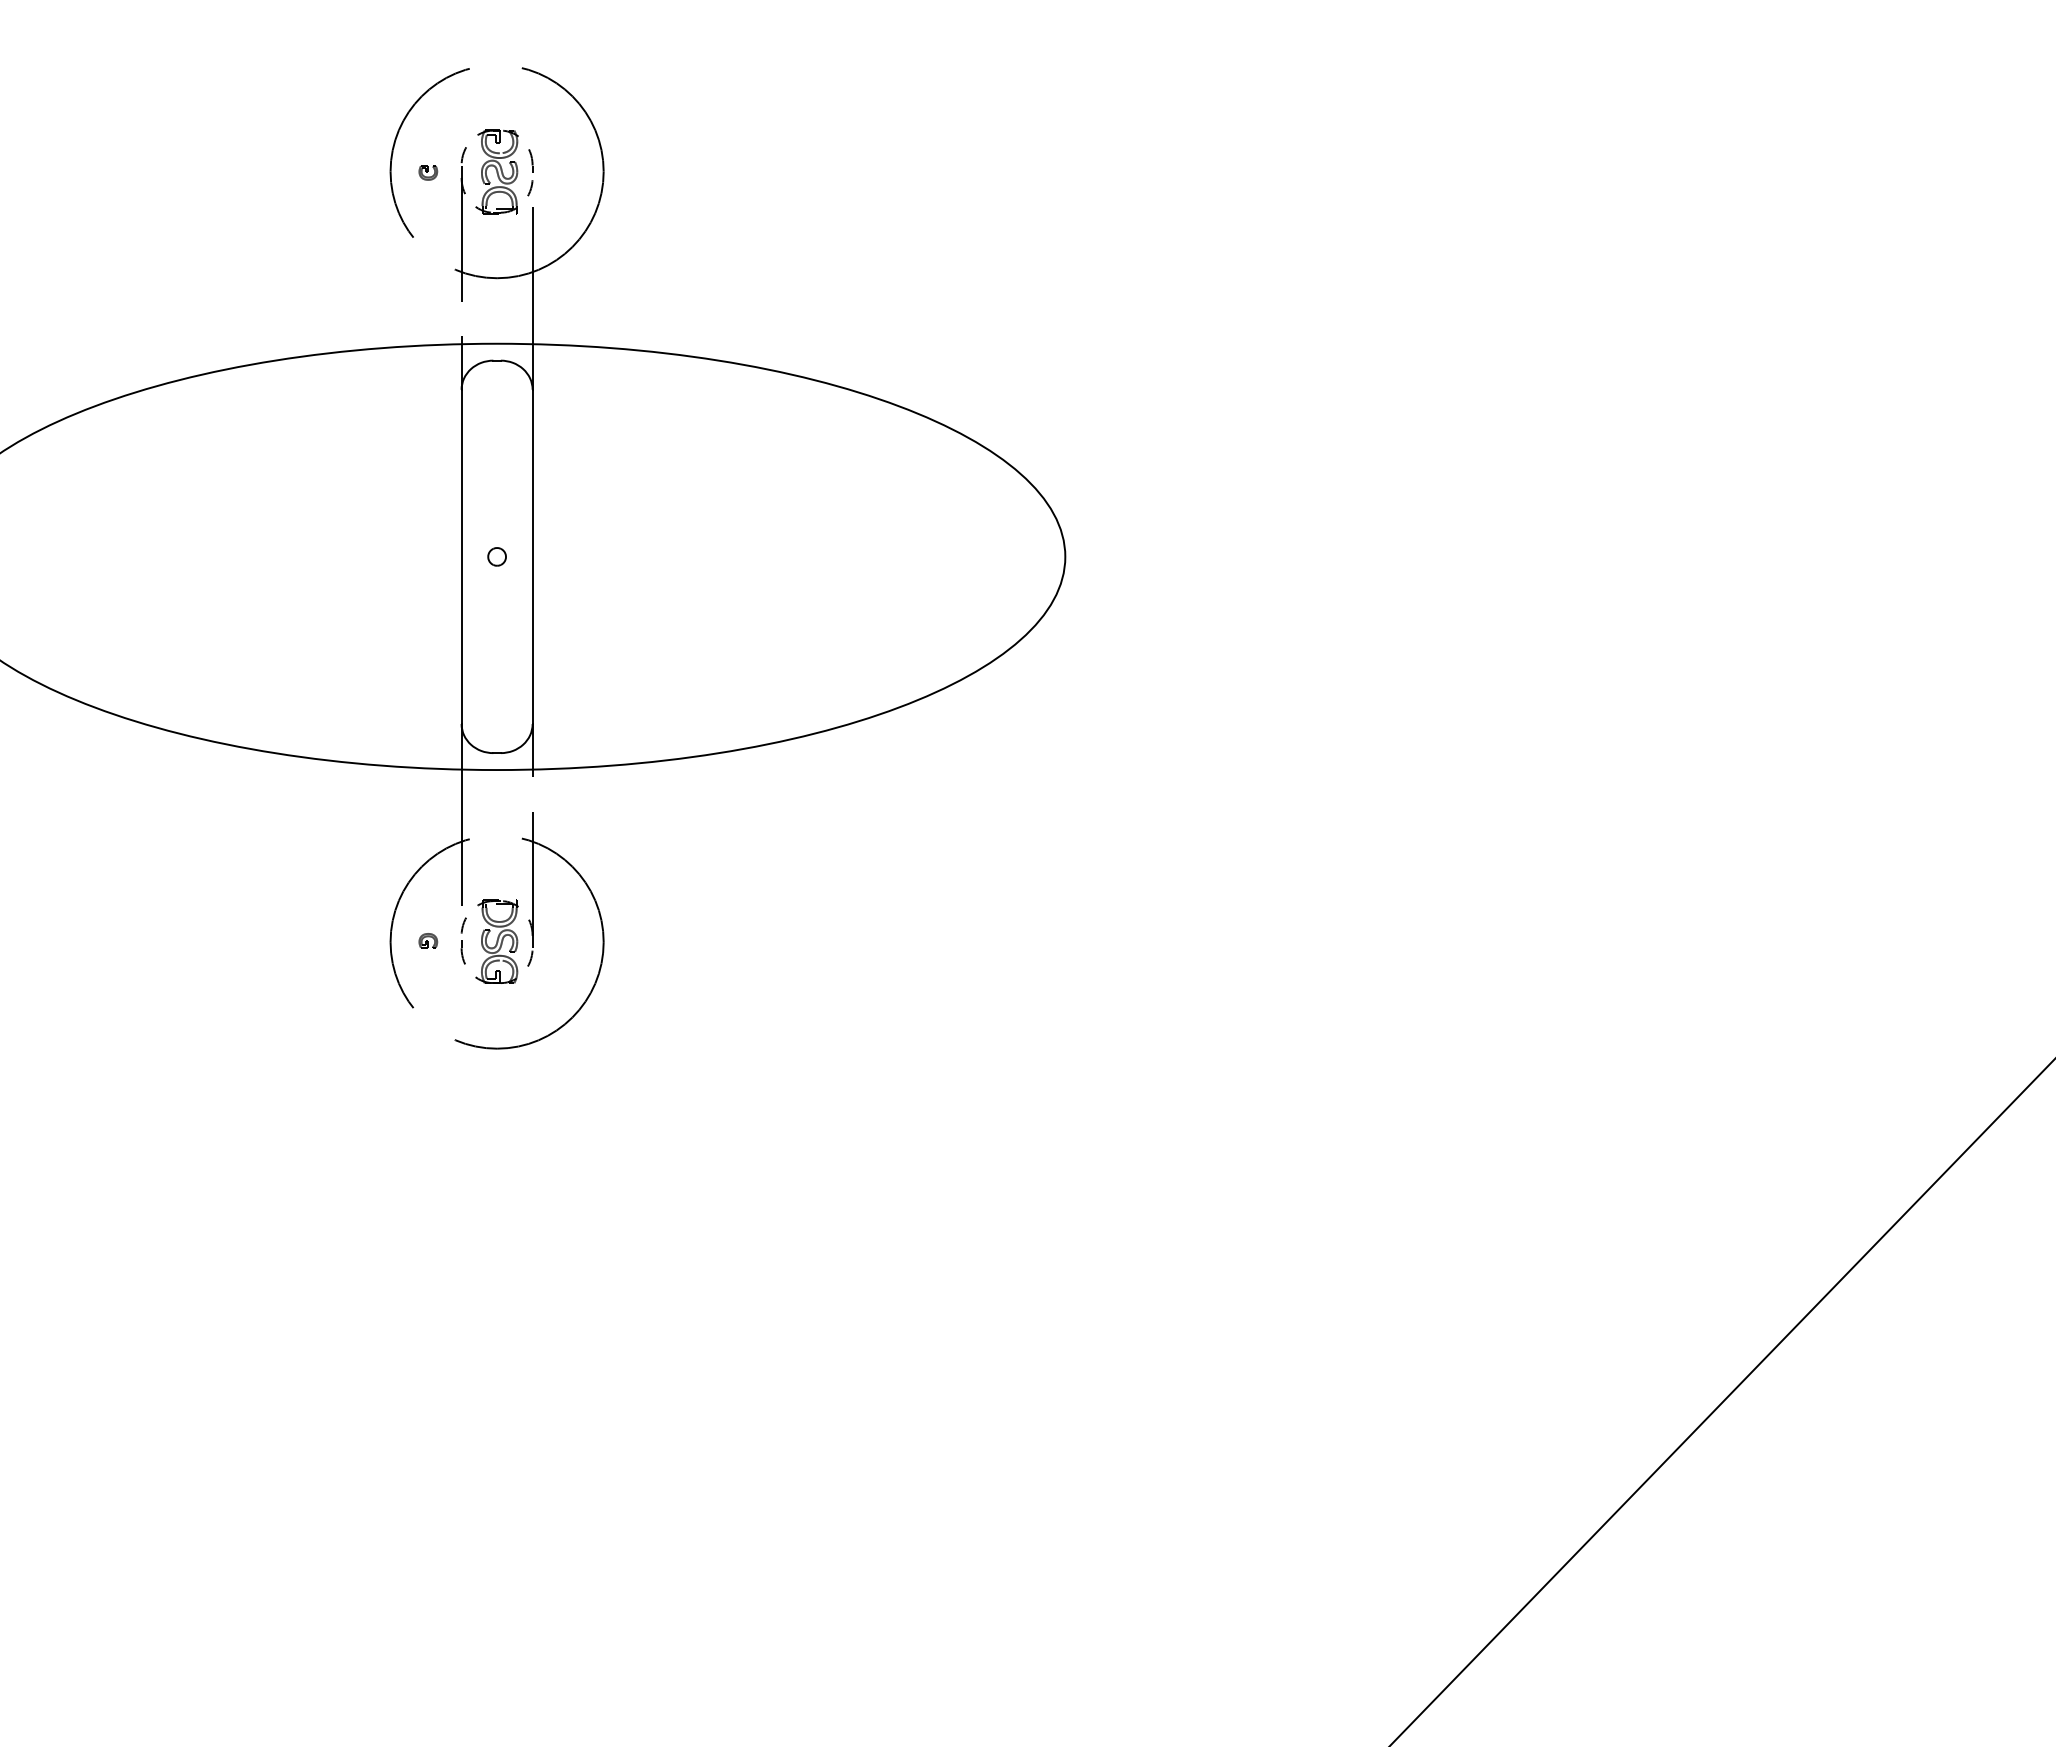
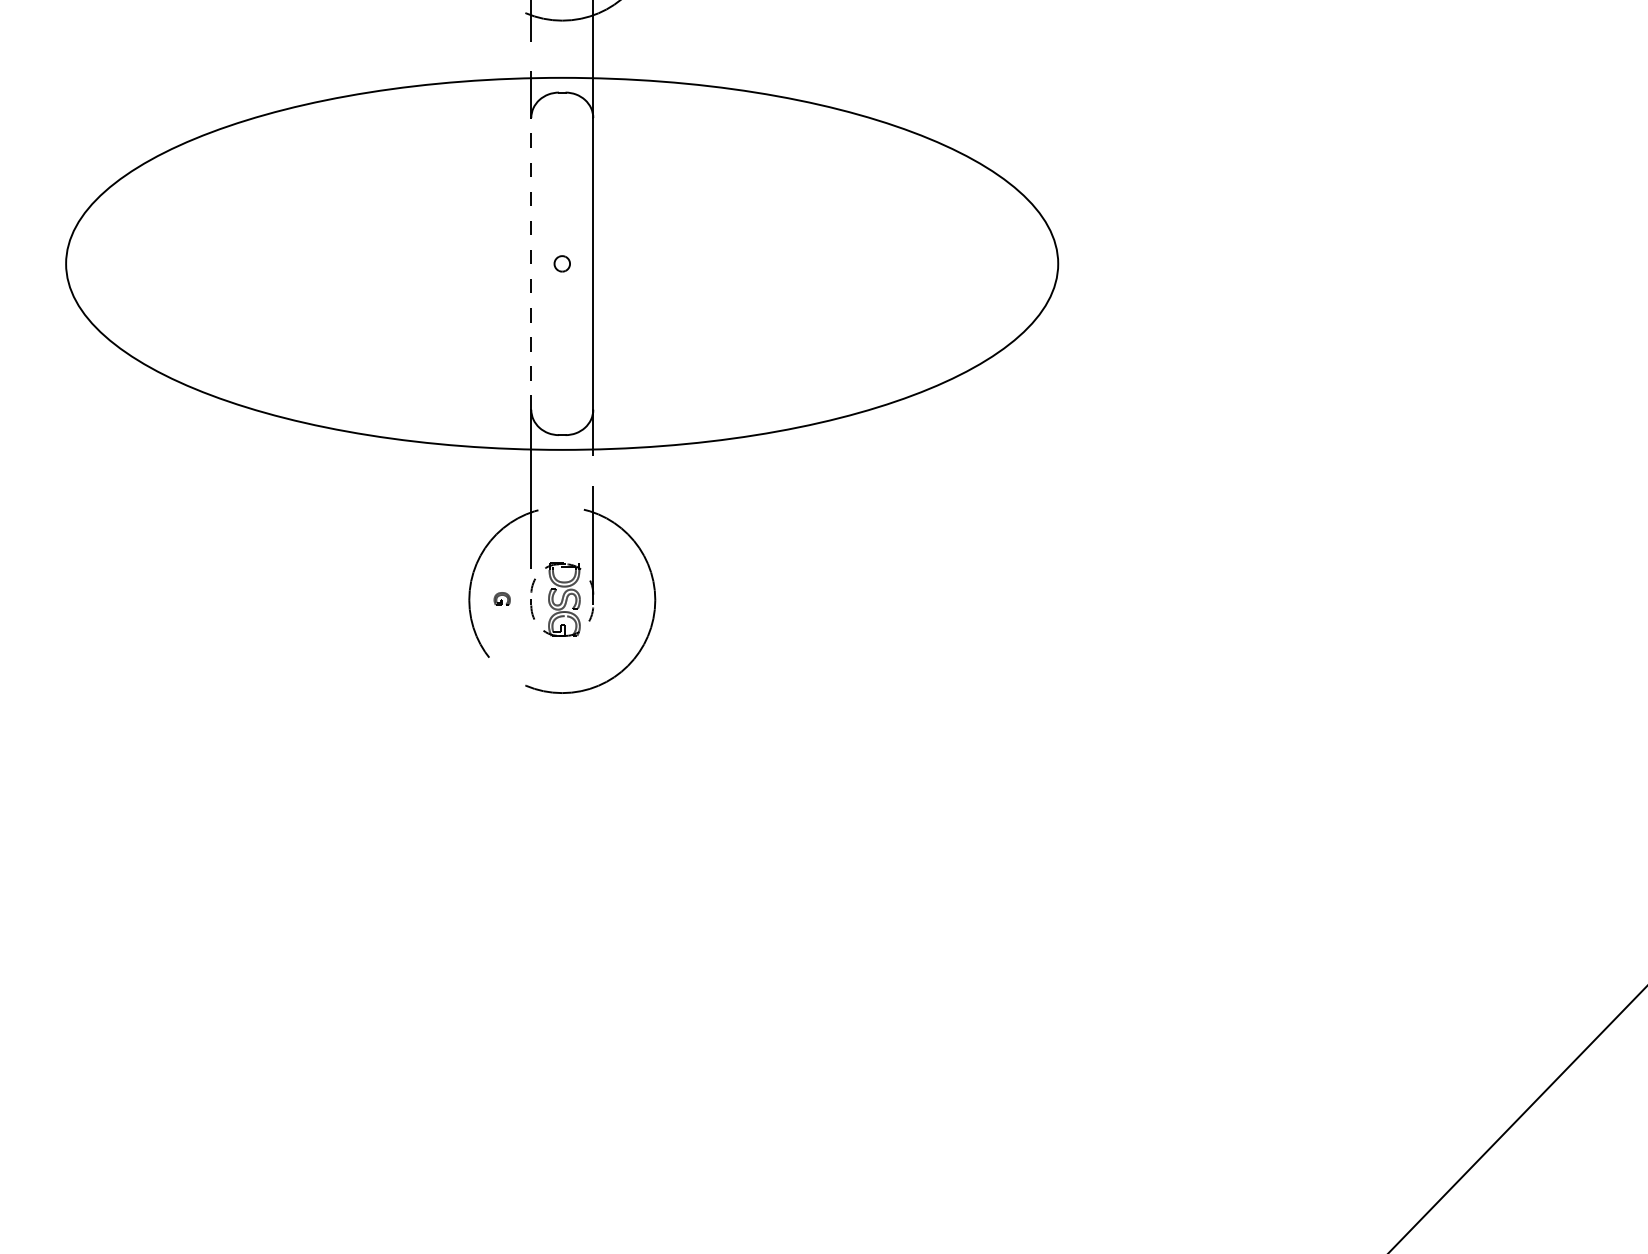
line: (461, 556) -> (531, 263), solid -> dashed

